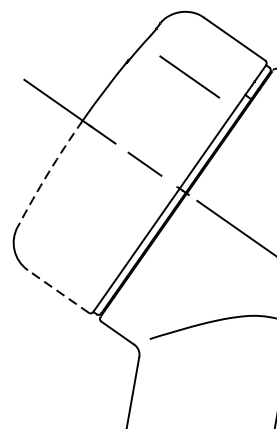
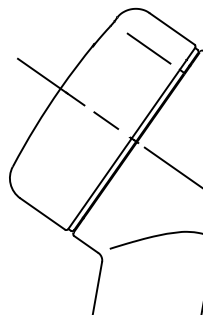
line: (188, 76) -> (148, 48), moved
arc: (48, 172) -> (35, 126), dashed -> solid
line: (58, 290) -> (42, 213), dashed -> solid

